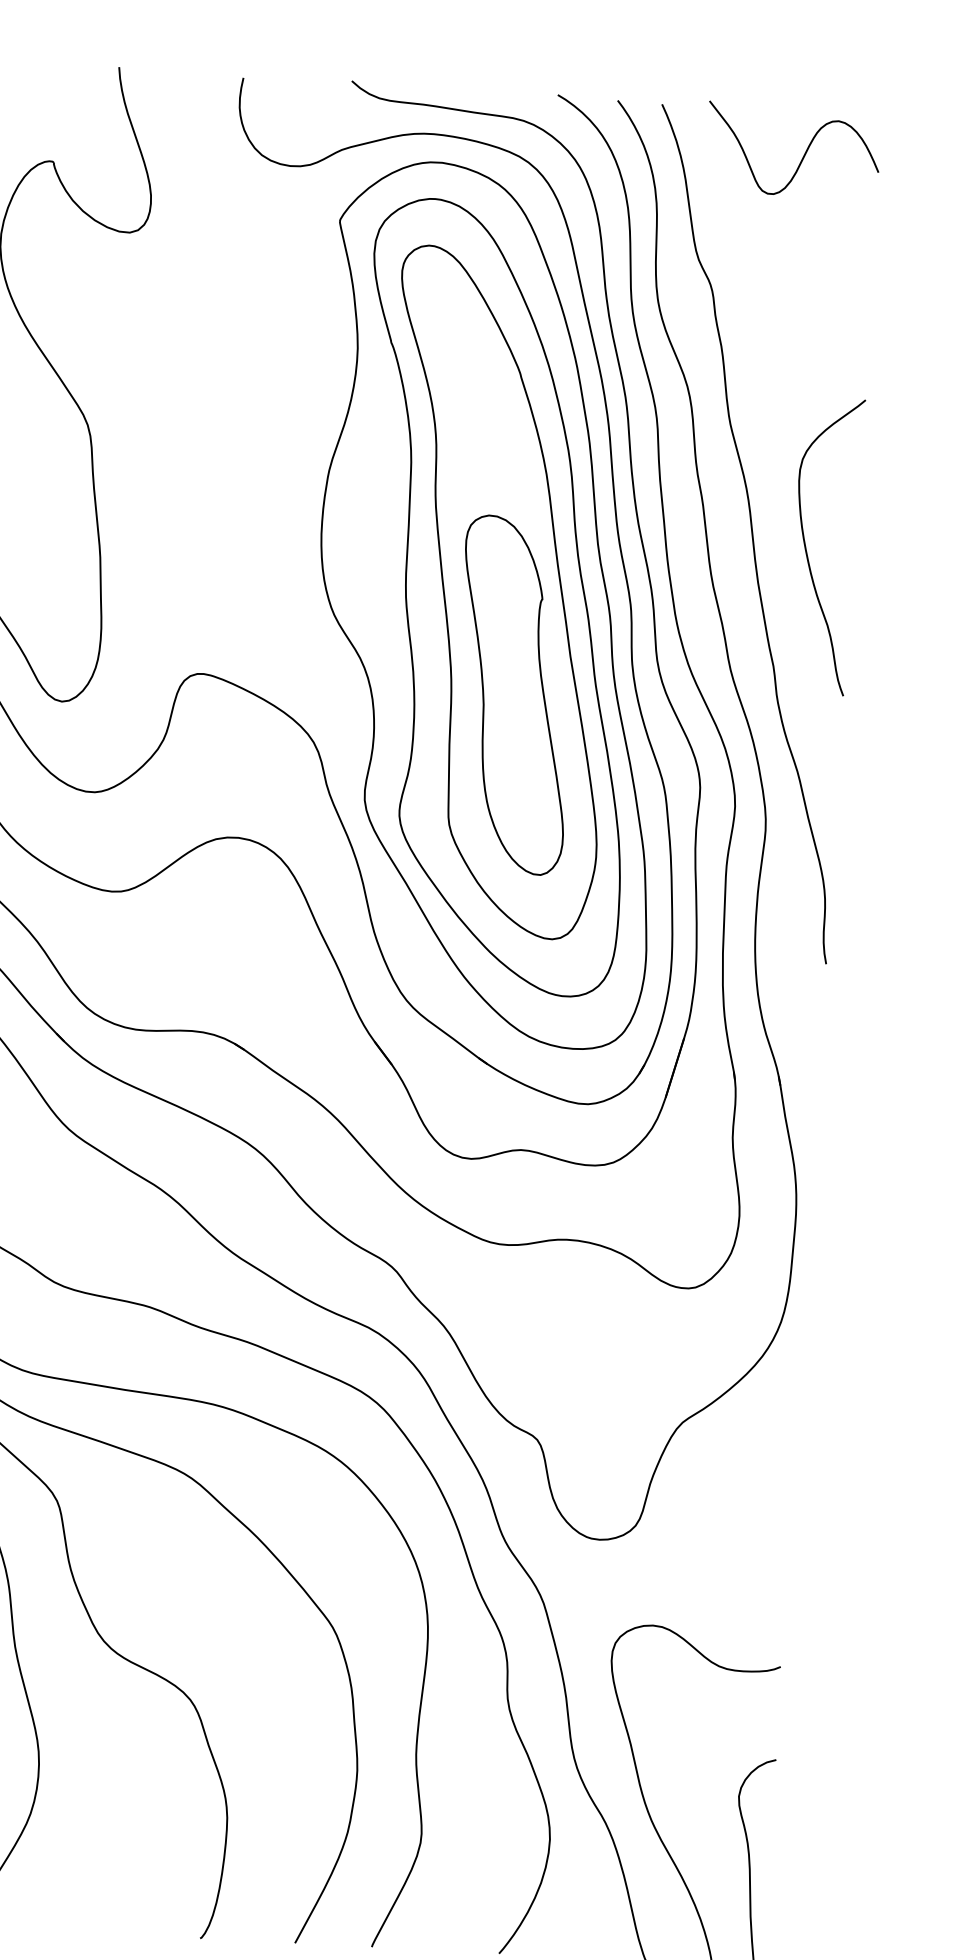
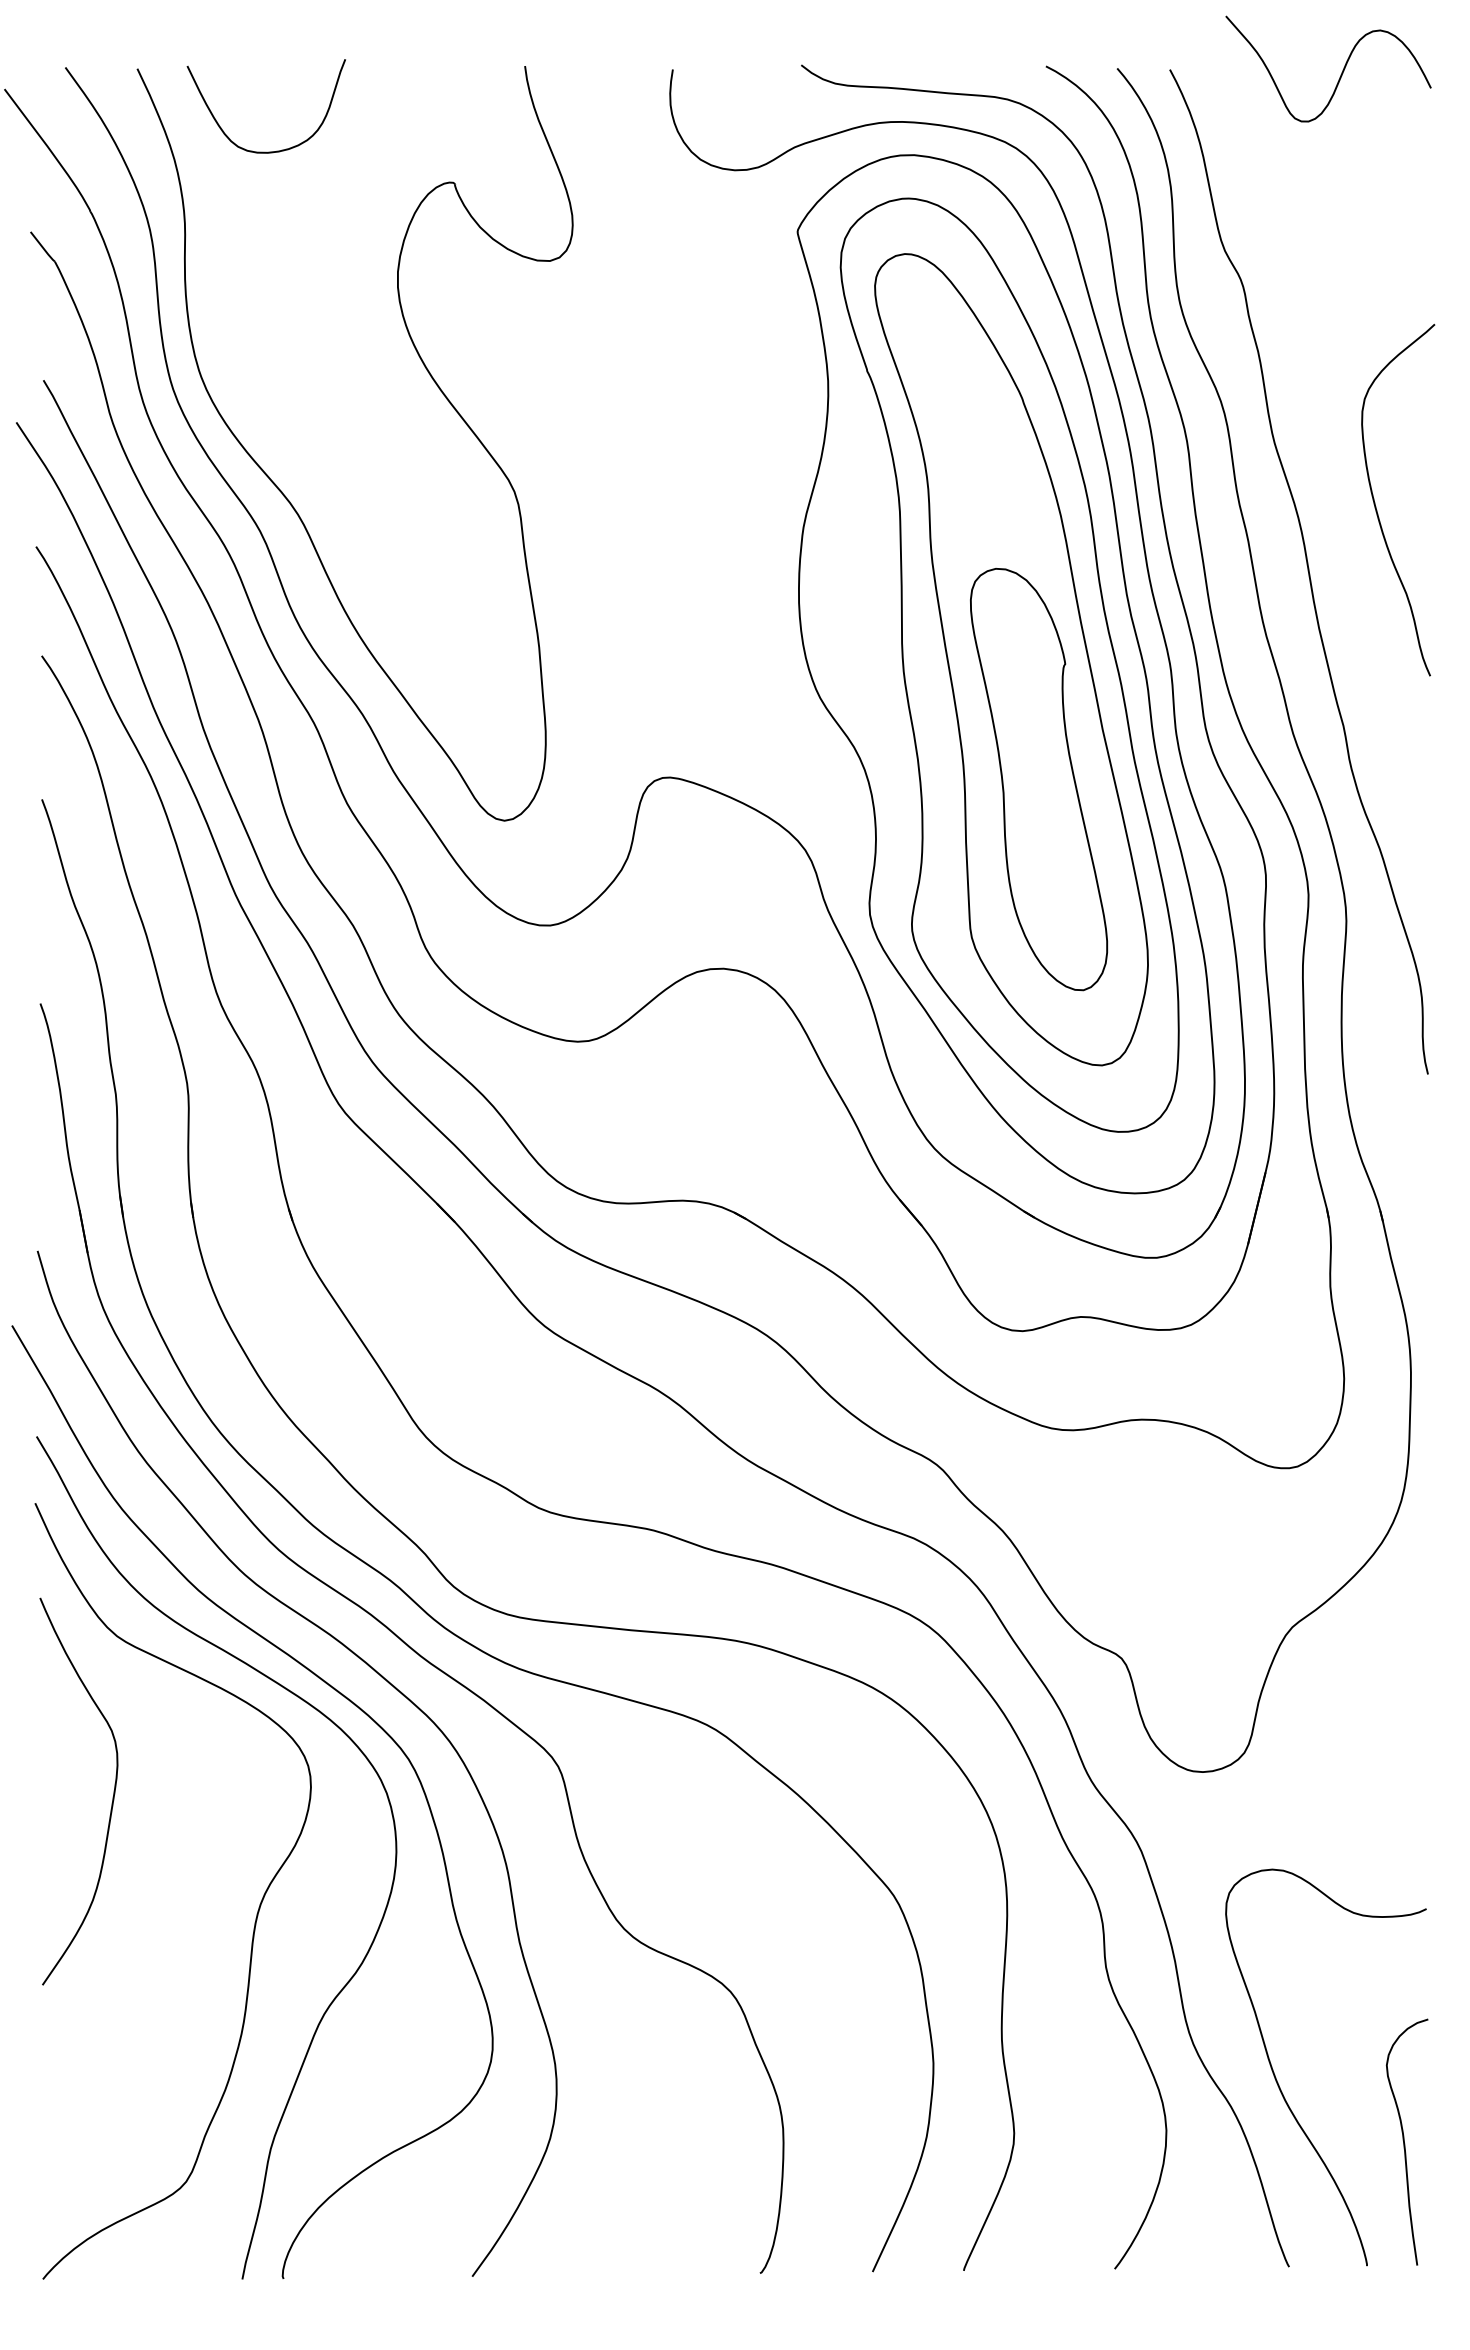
curve: (803, 156) -> (1340, 74), moved
curve: (806, 550) -> (1376, 506), moved

